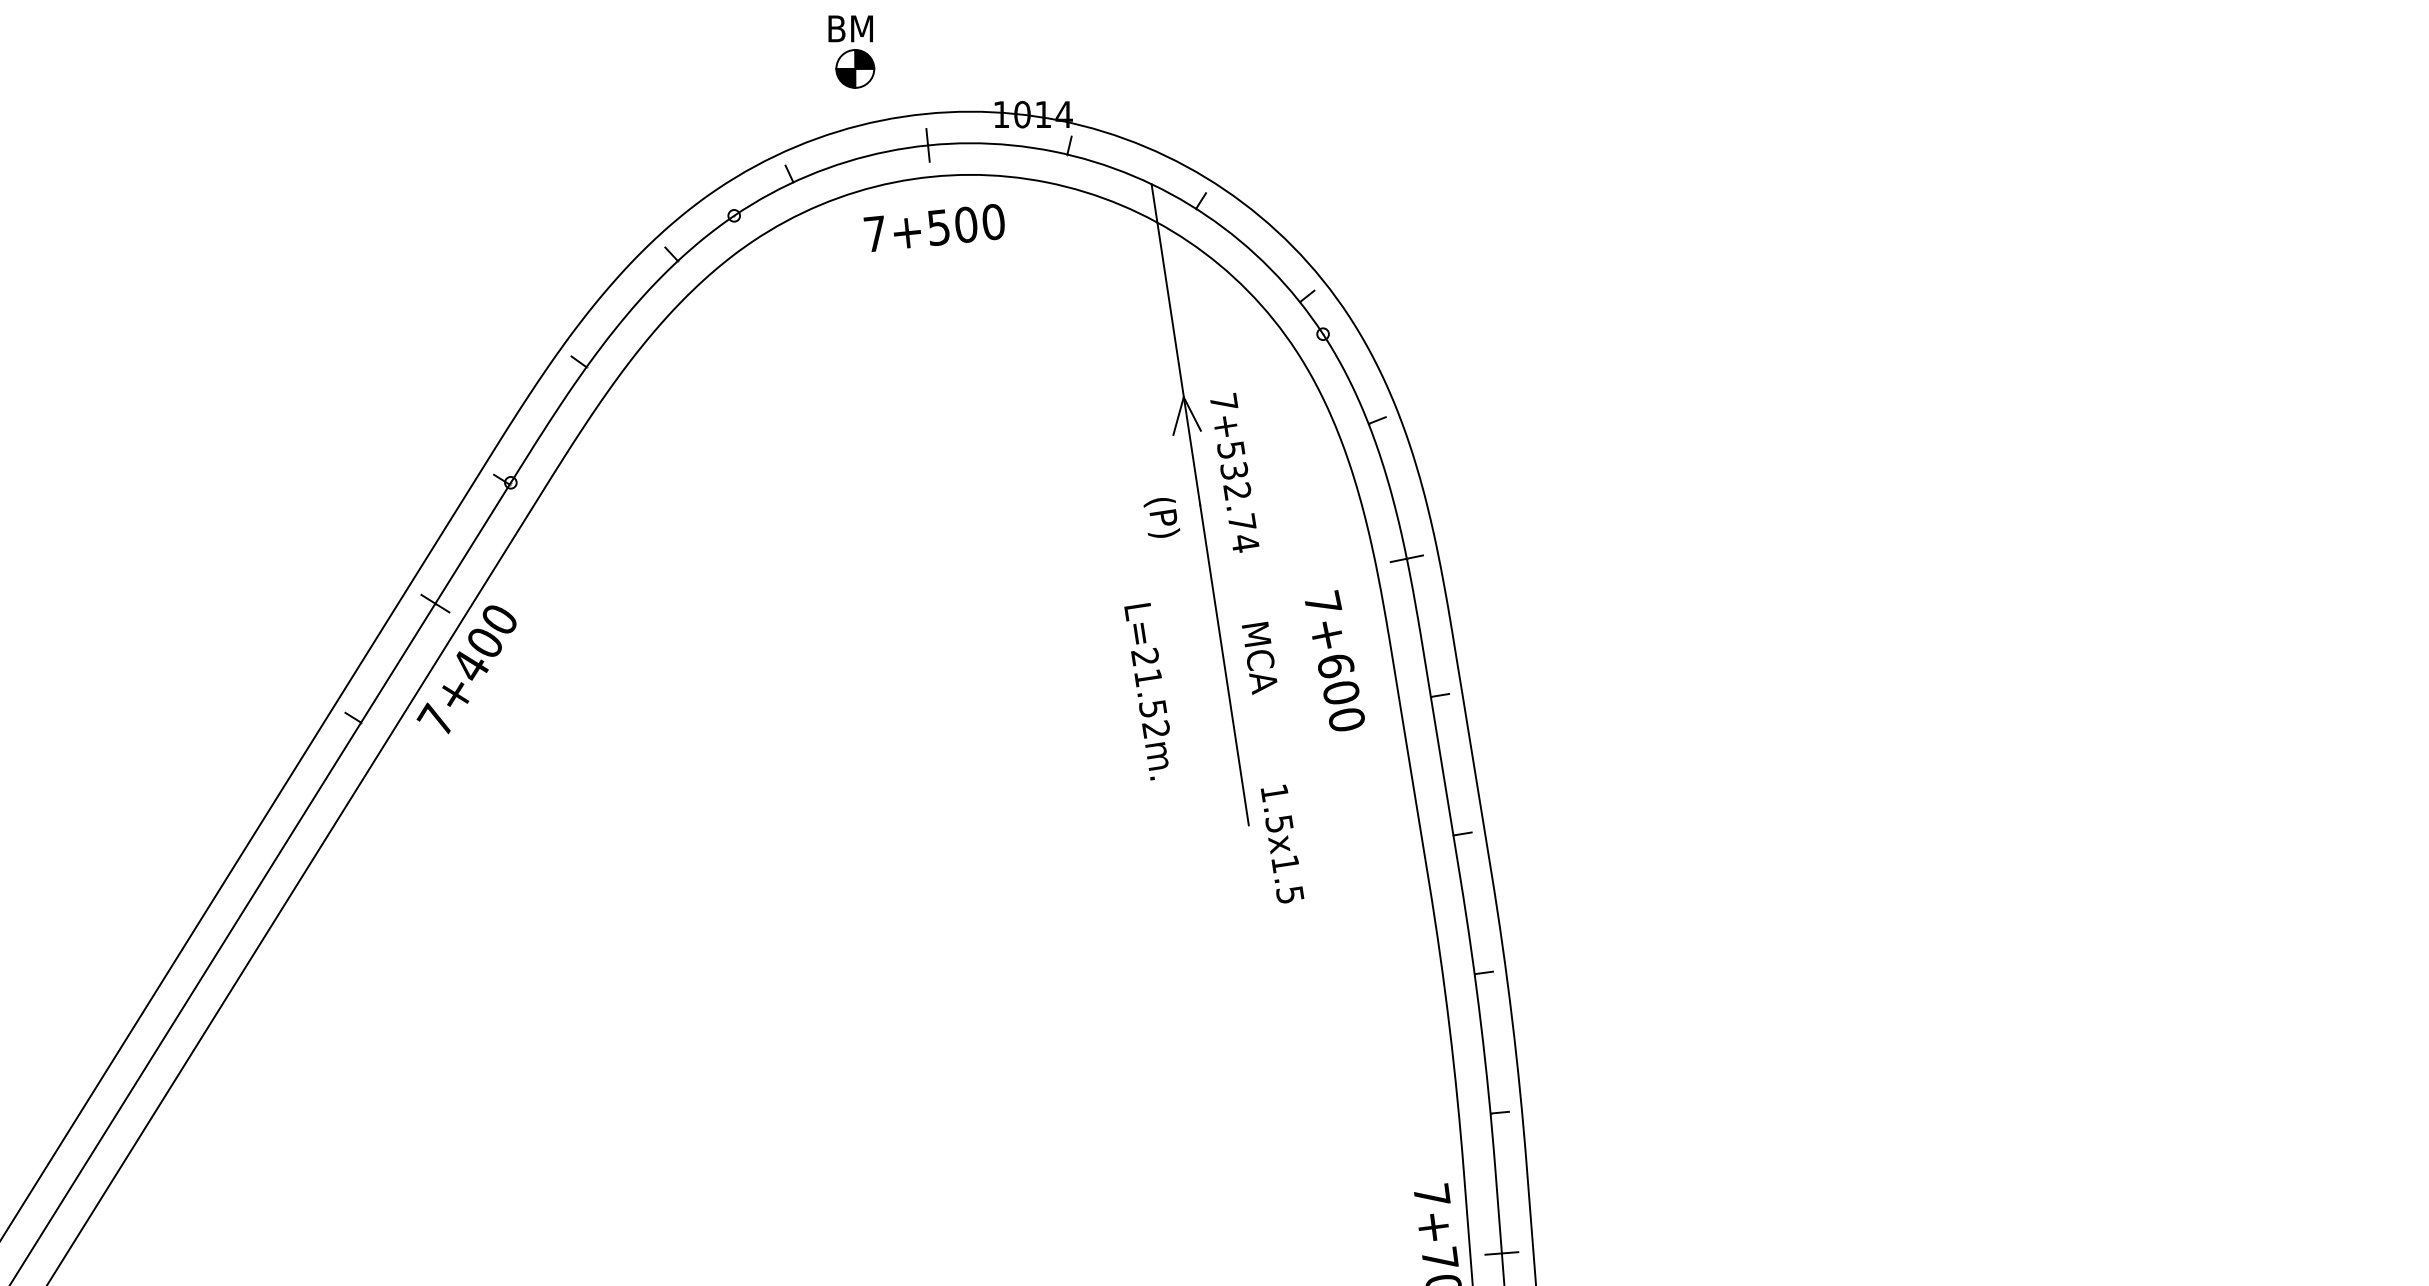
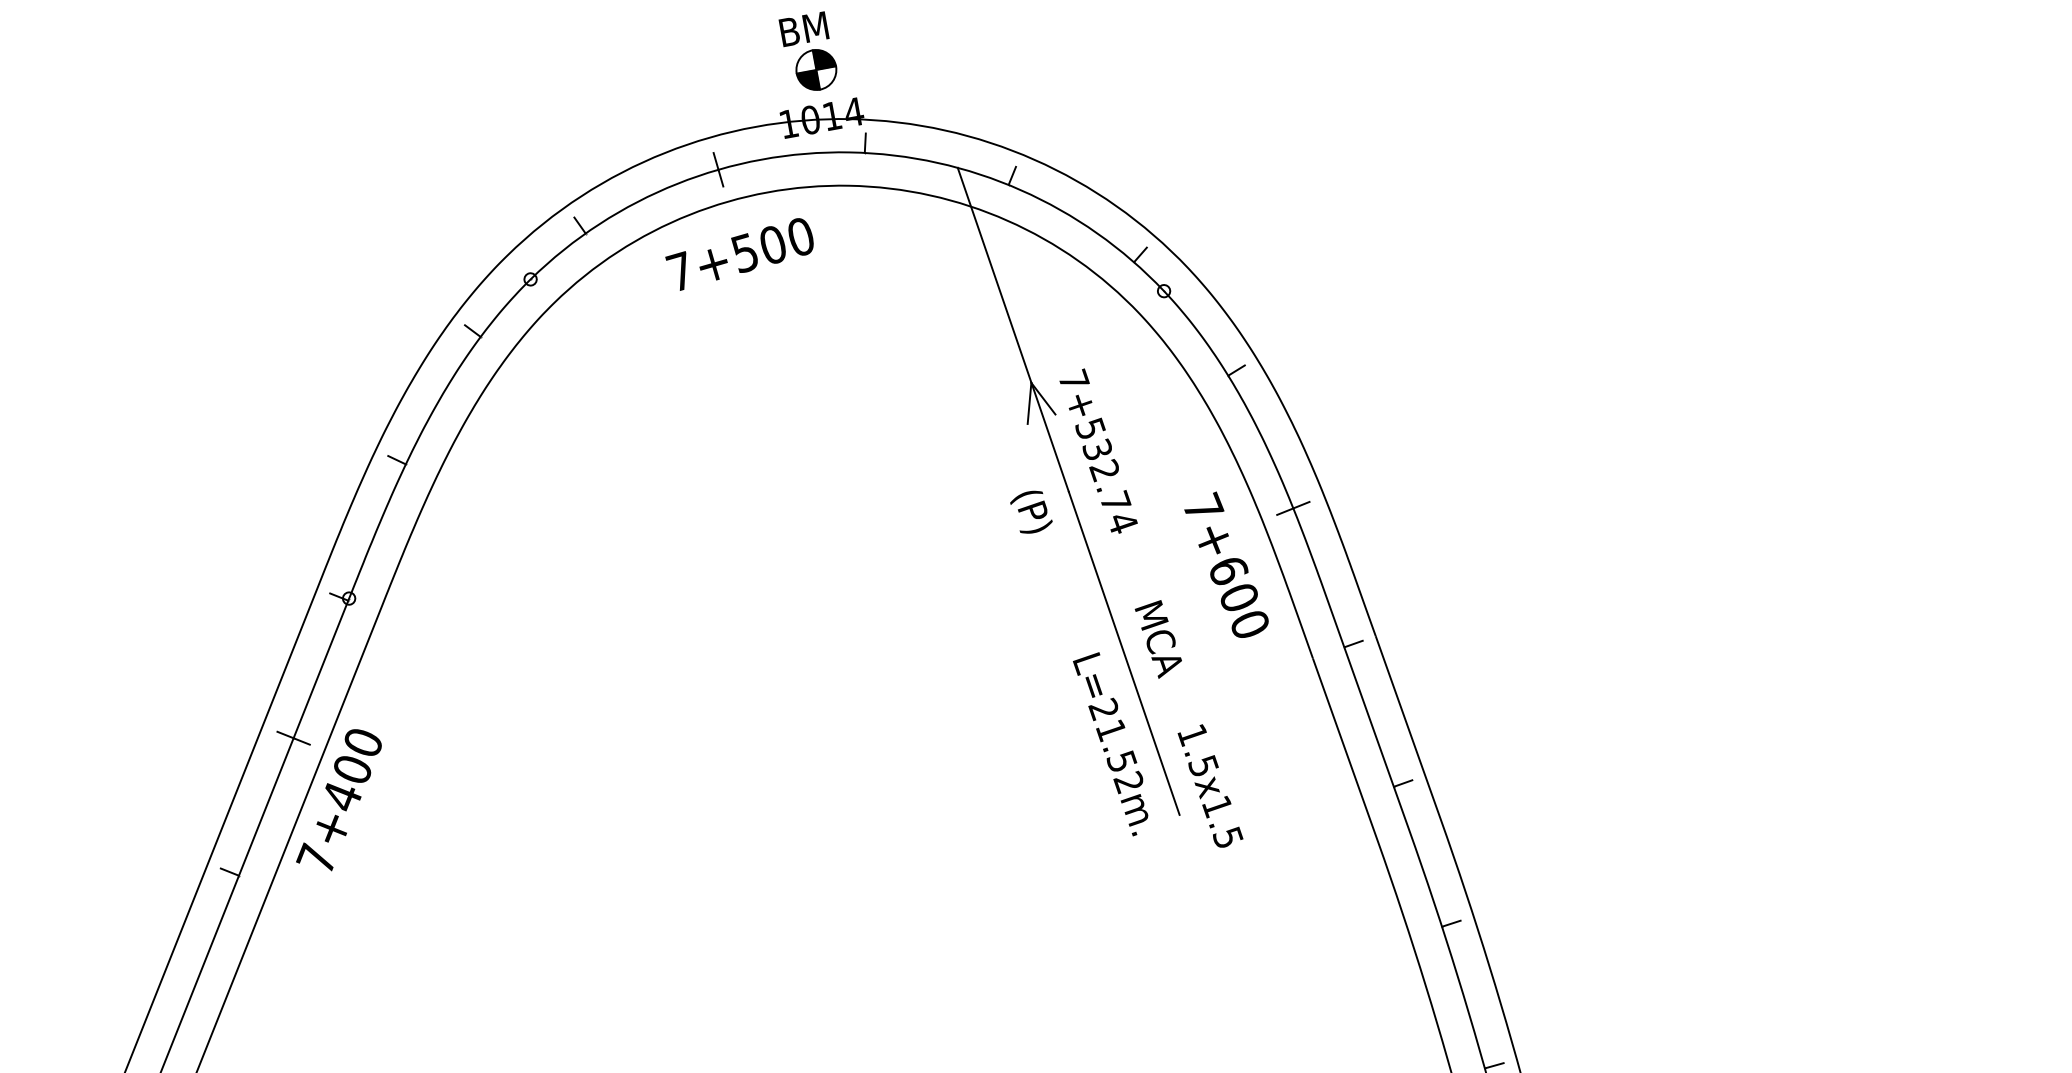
part: (851, 51) -> (809, 52), moved
text: (1334, 660) -> (1226, 565), moved
text: (1146, 691) -> (1111, 744), moved
text: (1282, 843) -> (1210, 785), moved

